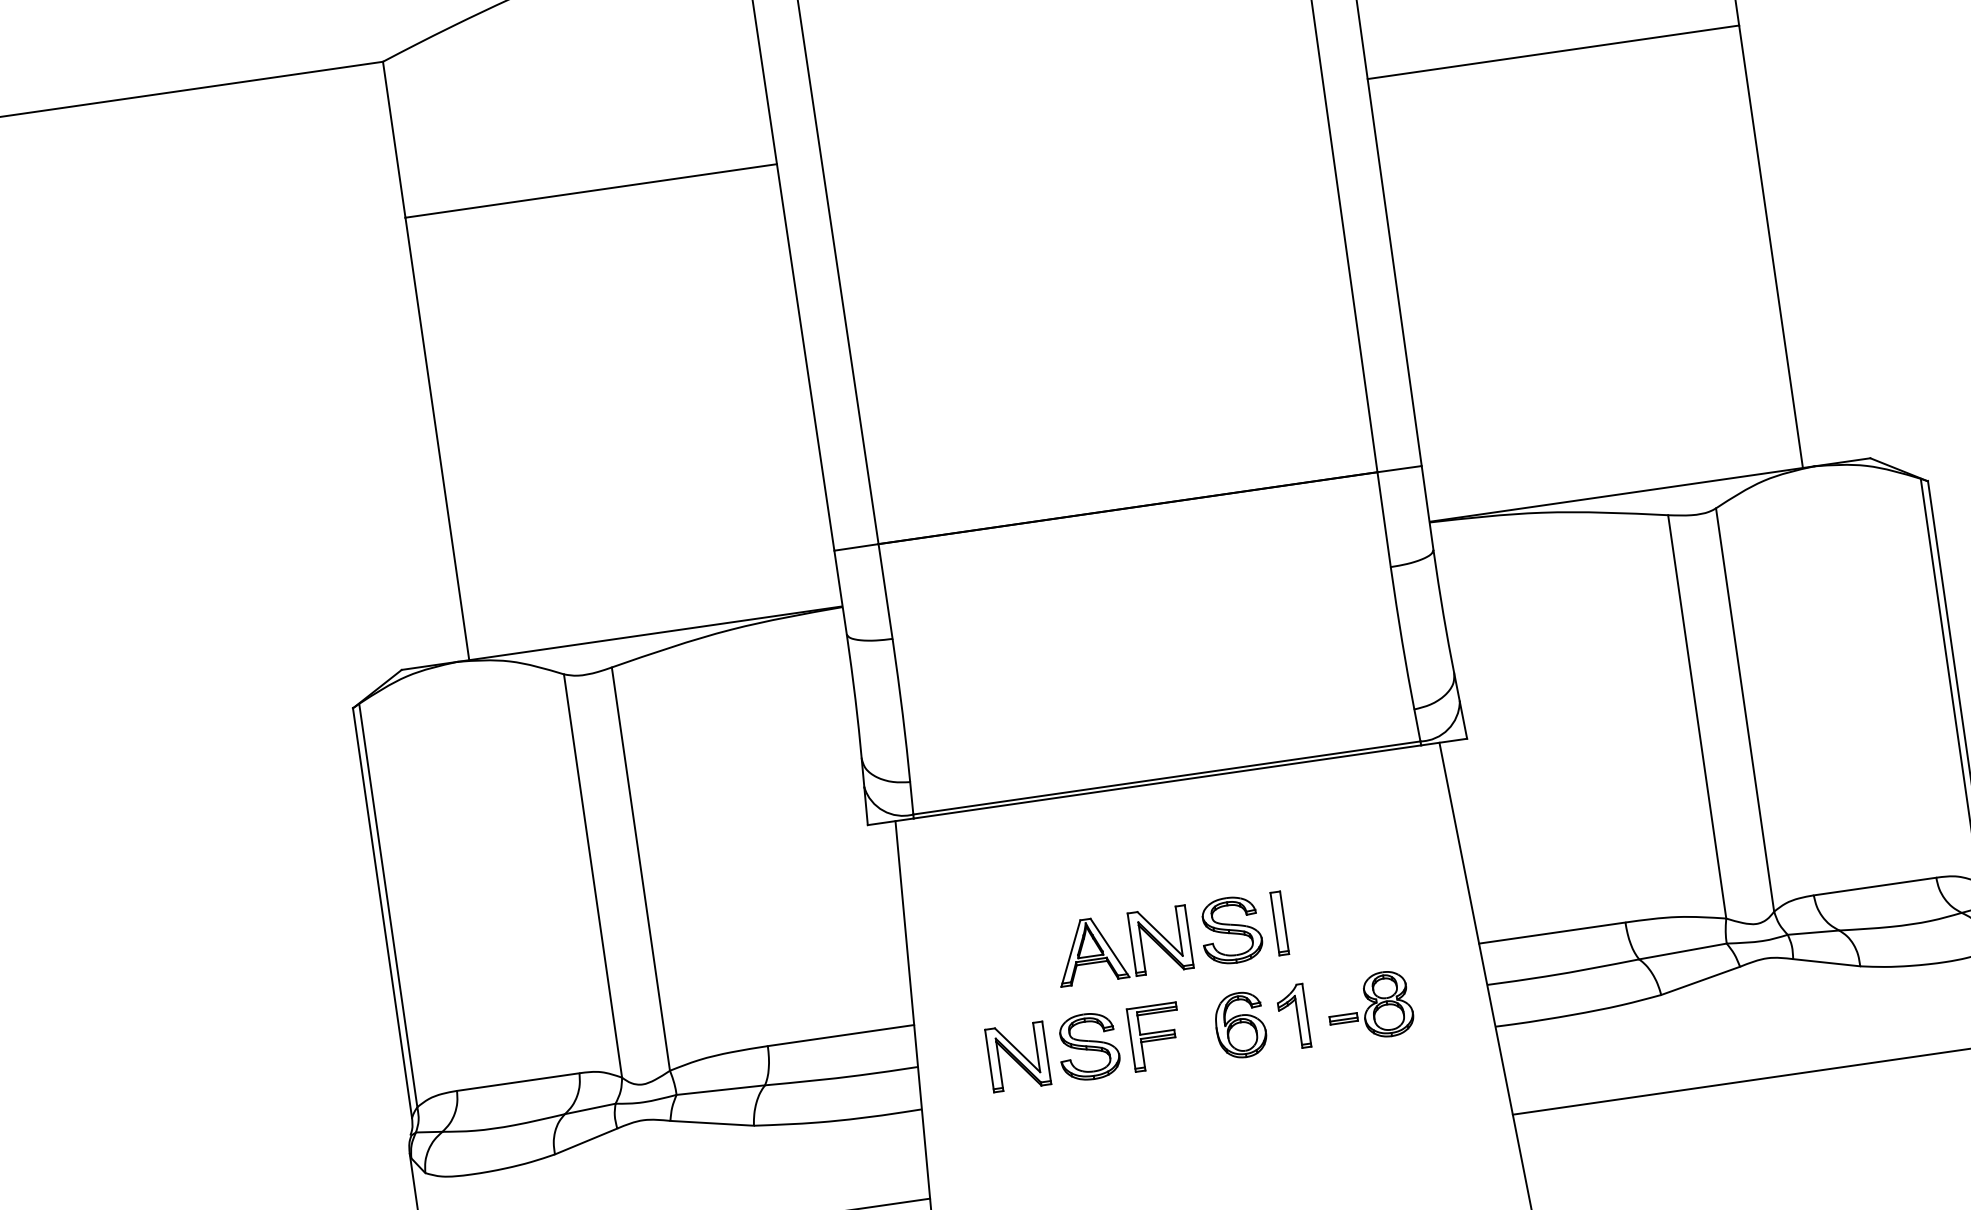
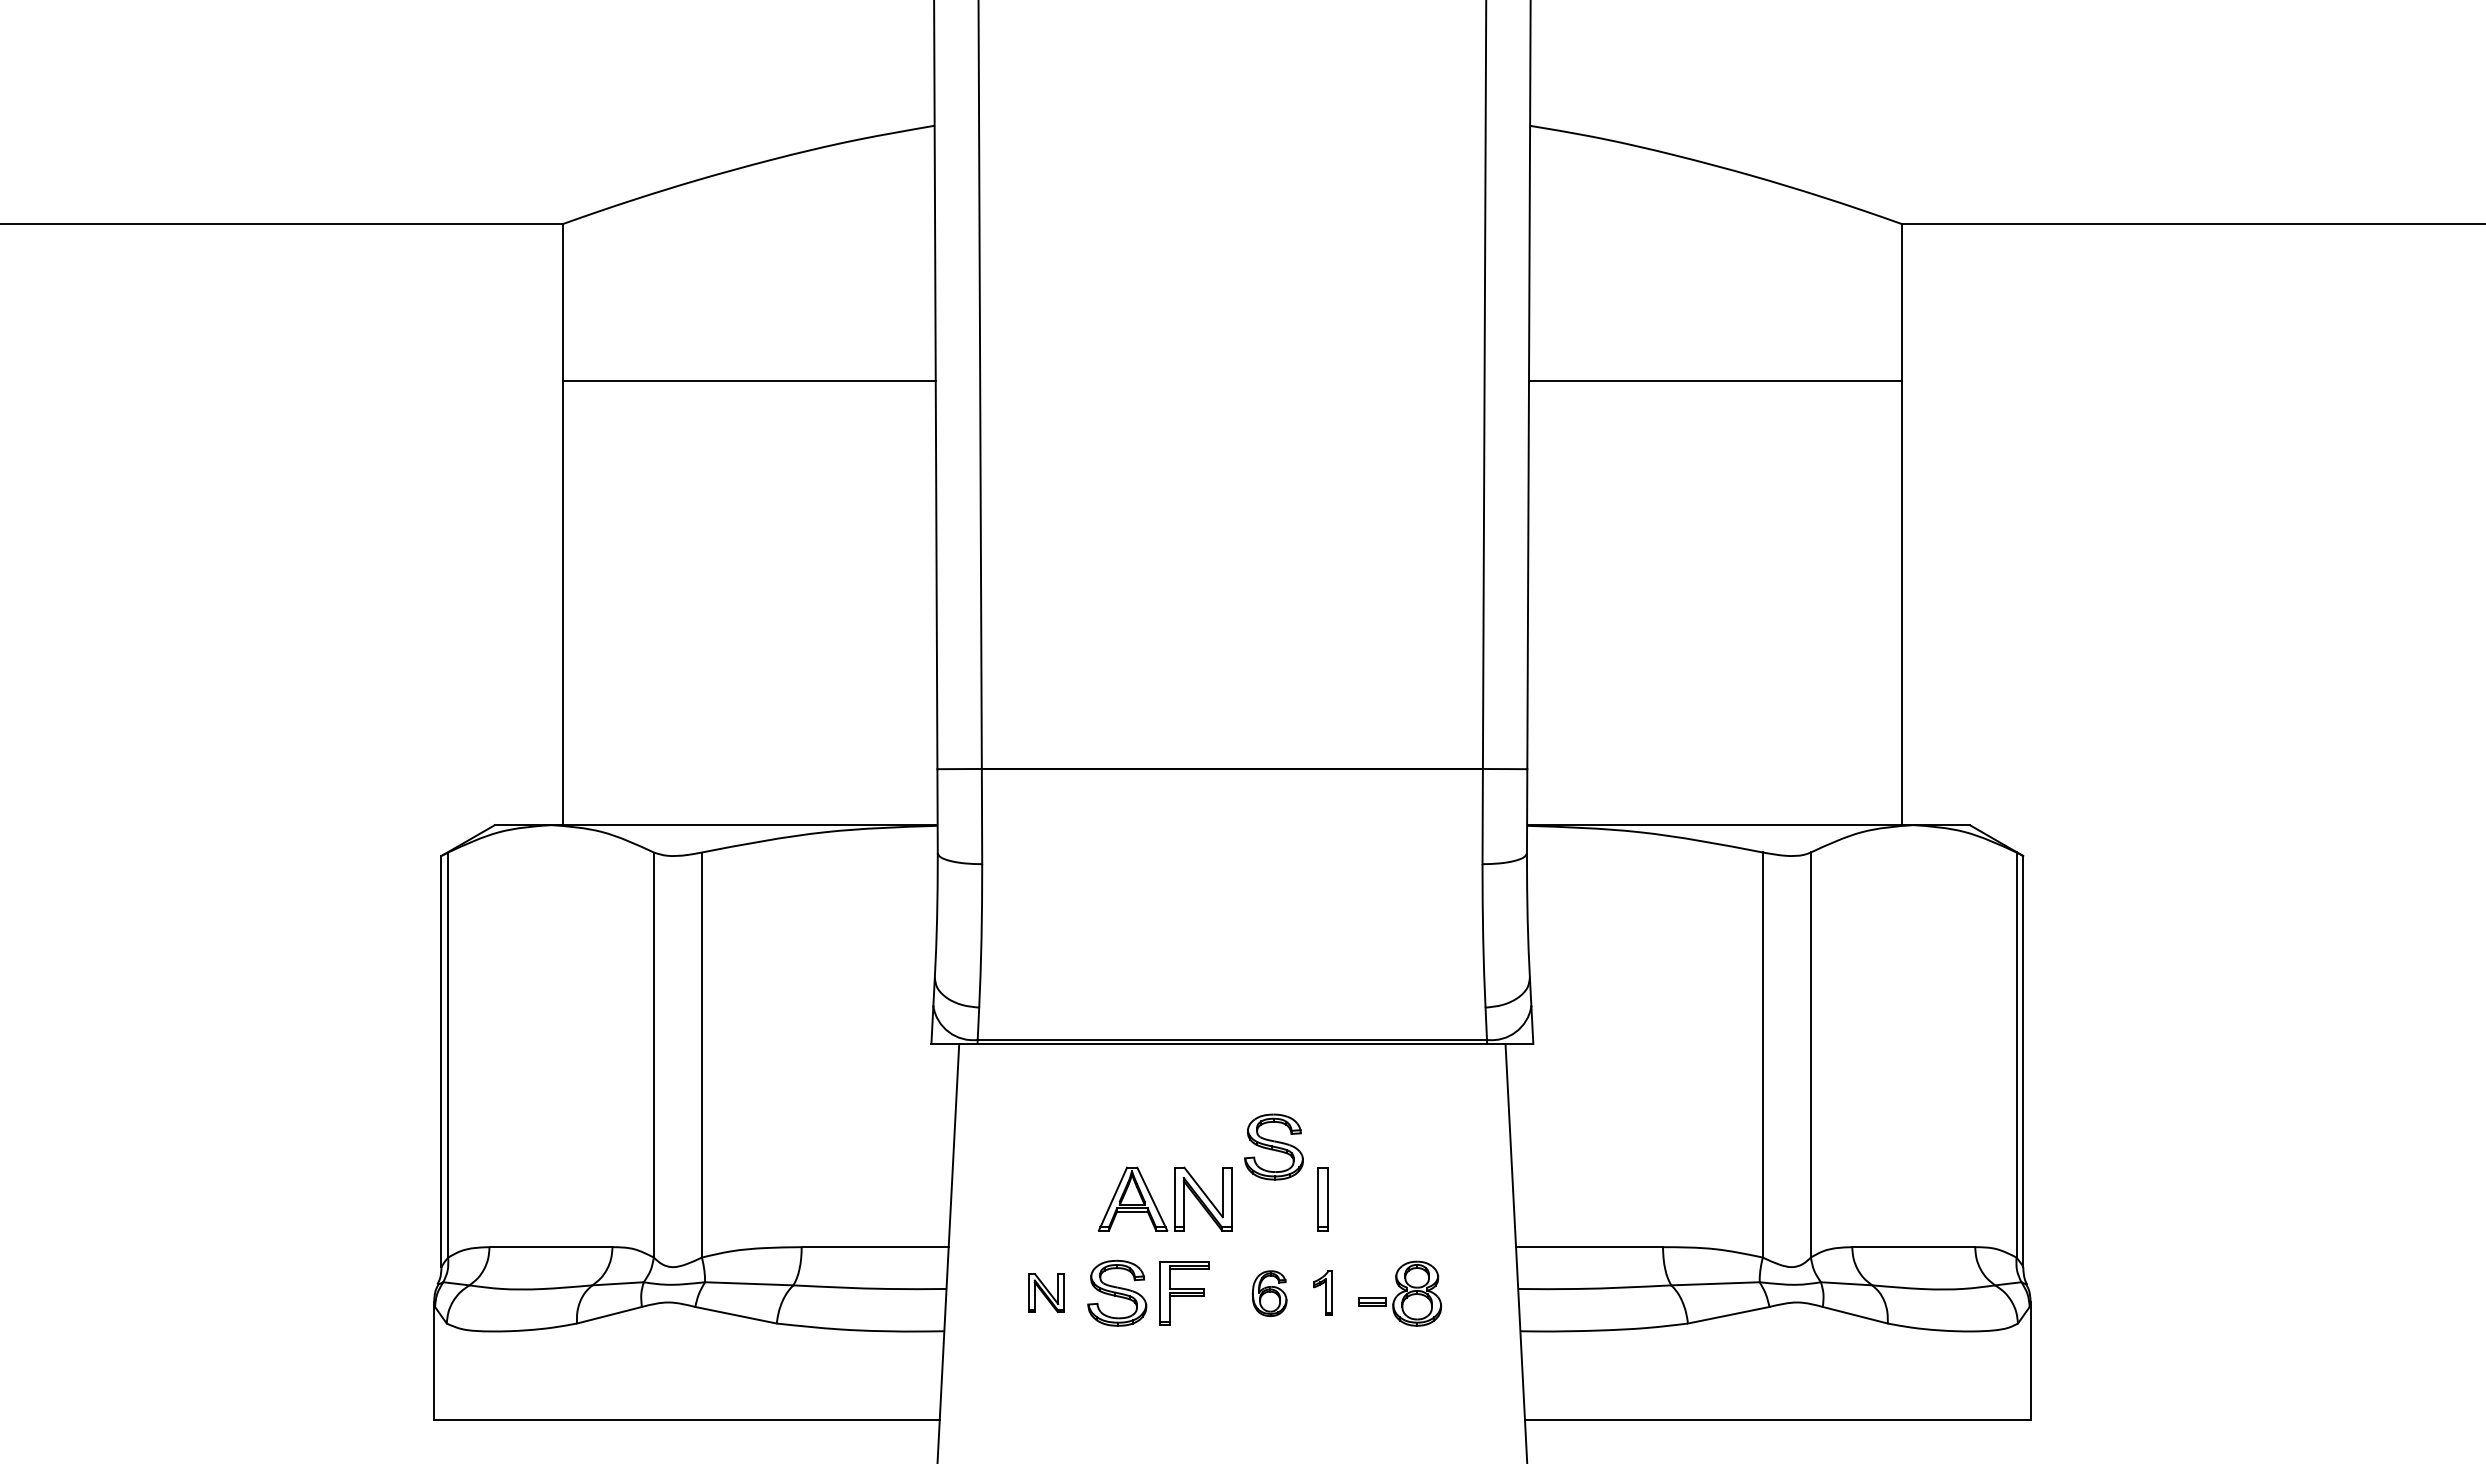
part: (1230, 929) -> (1273, 1146), moved
part: (1293, 1017) -> (1322, 1293), size x0.7
part: (1240, 1025) -> (1269, 1293), size x0.7
part: (1018, 1056) -> (1046, 1292), size x0.6

